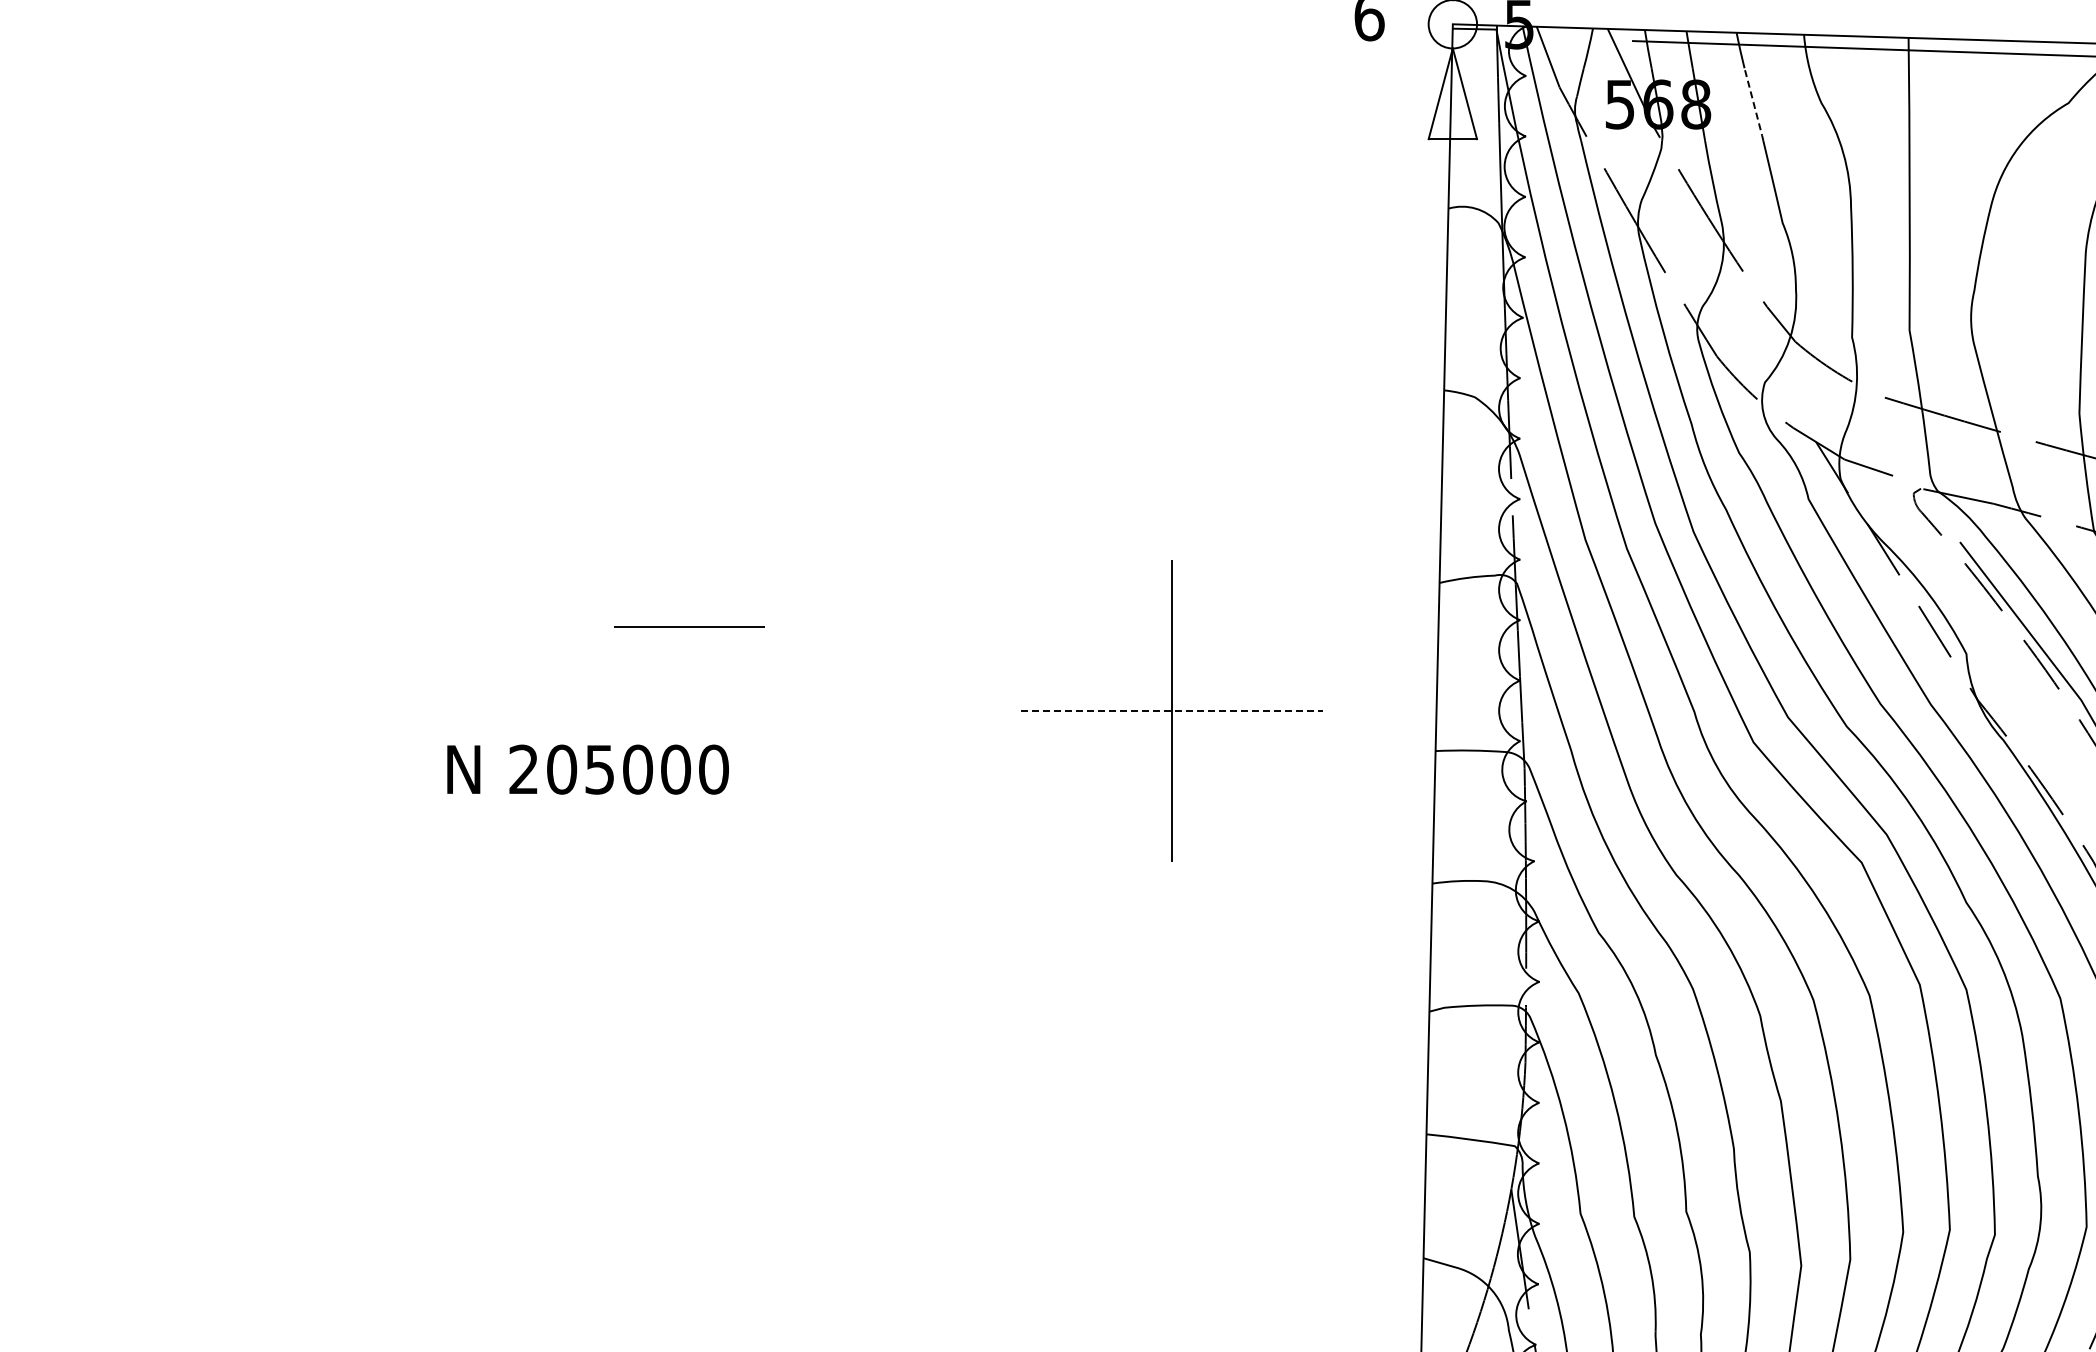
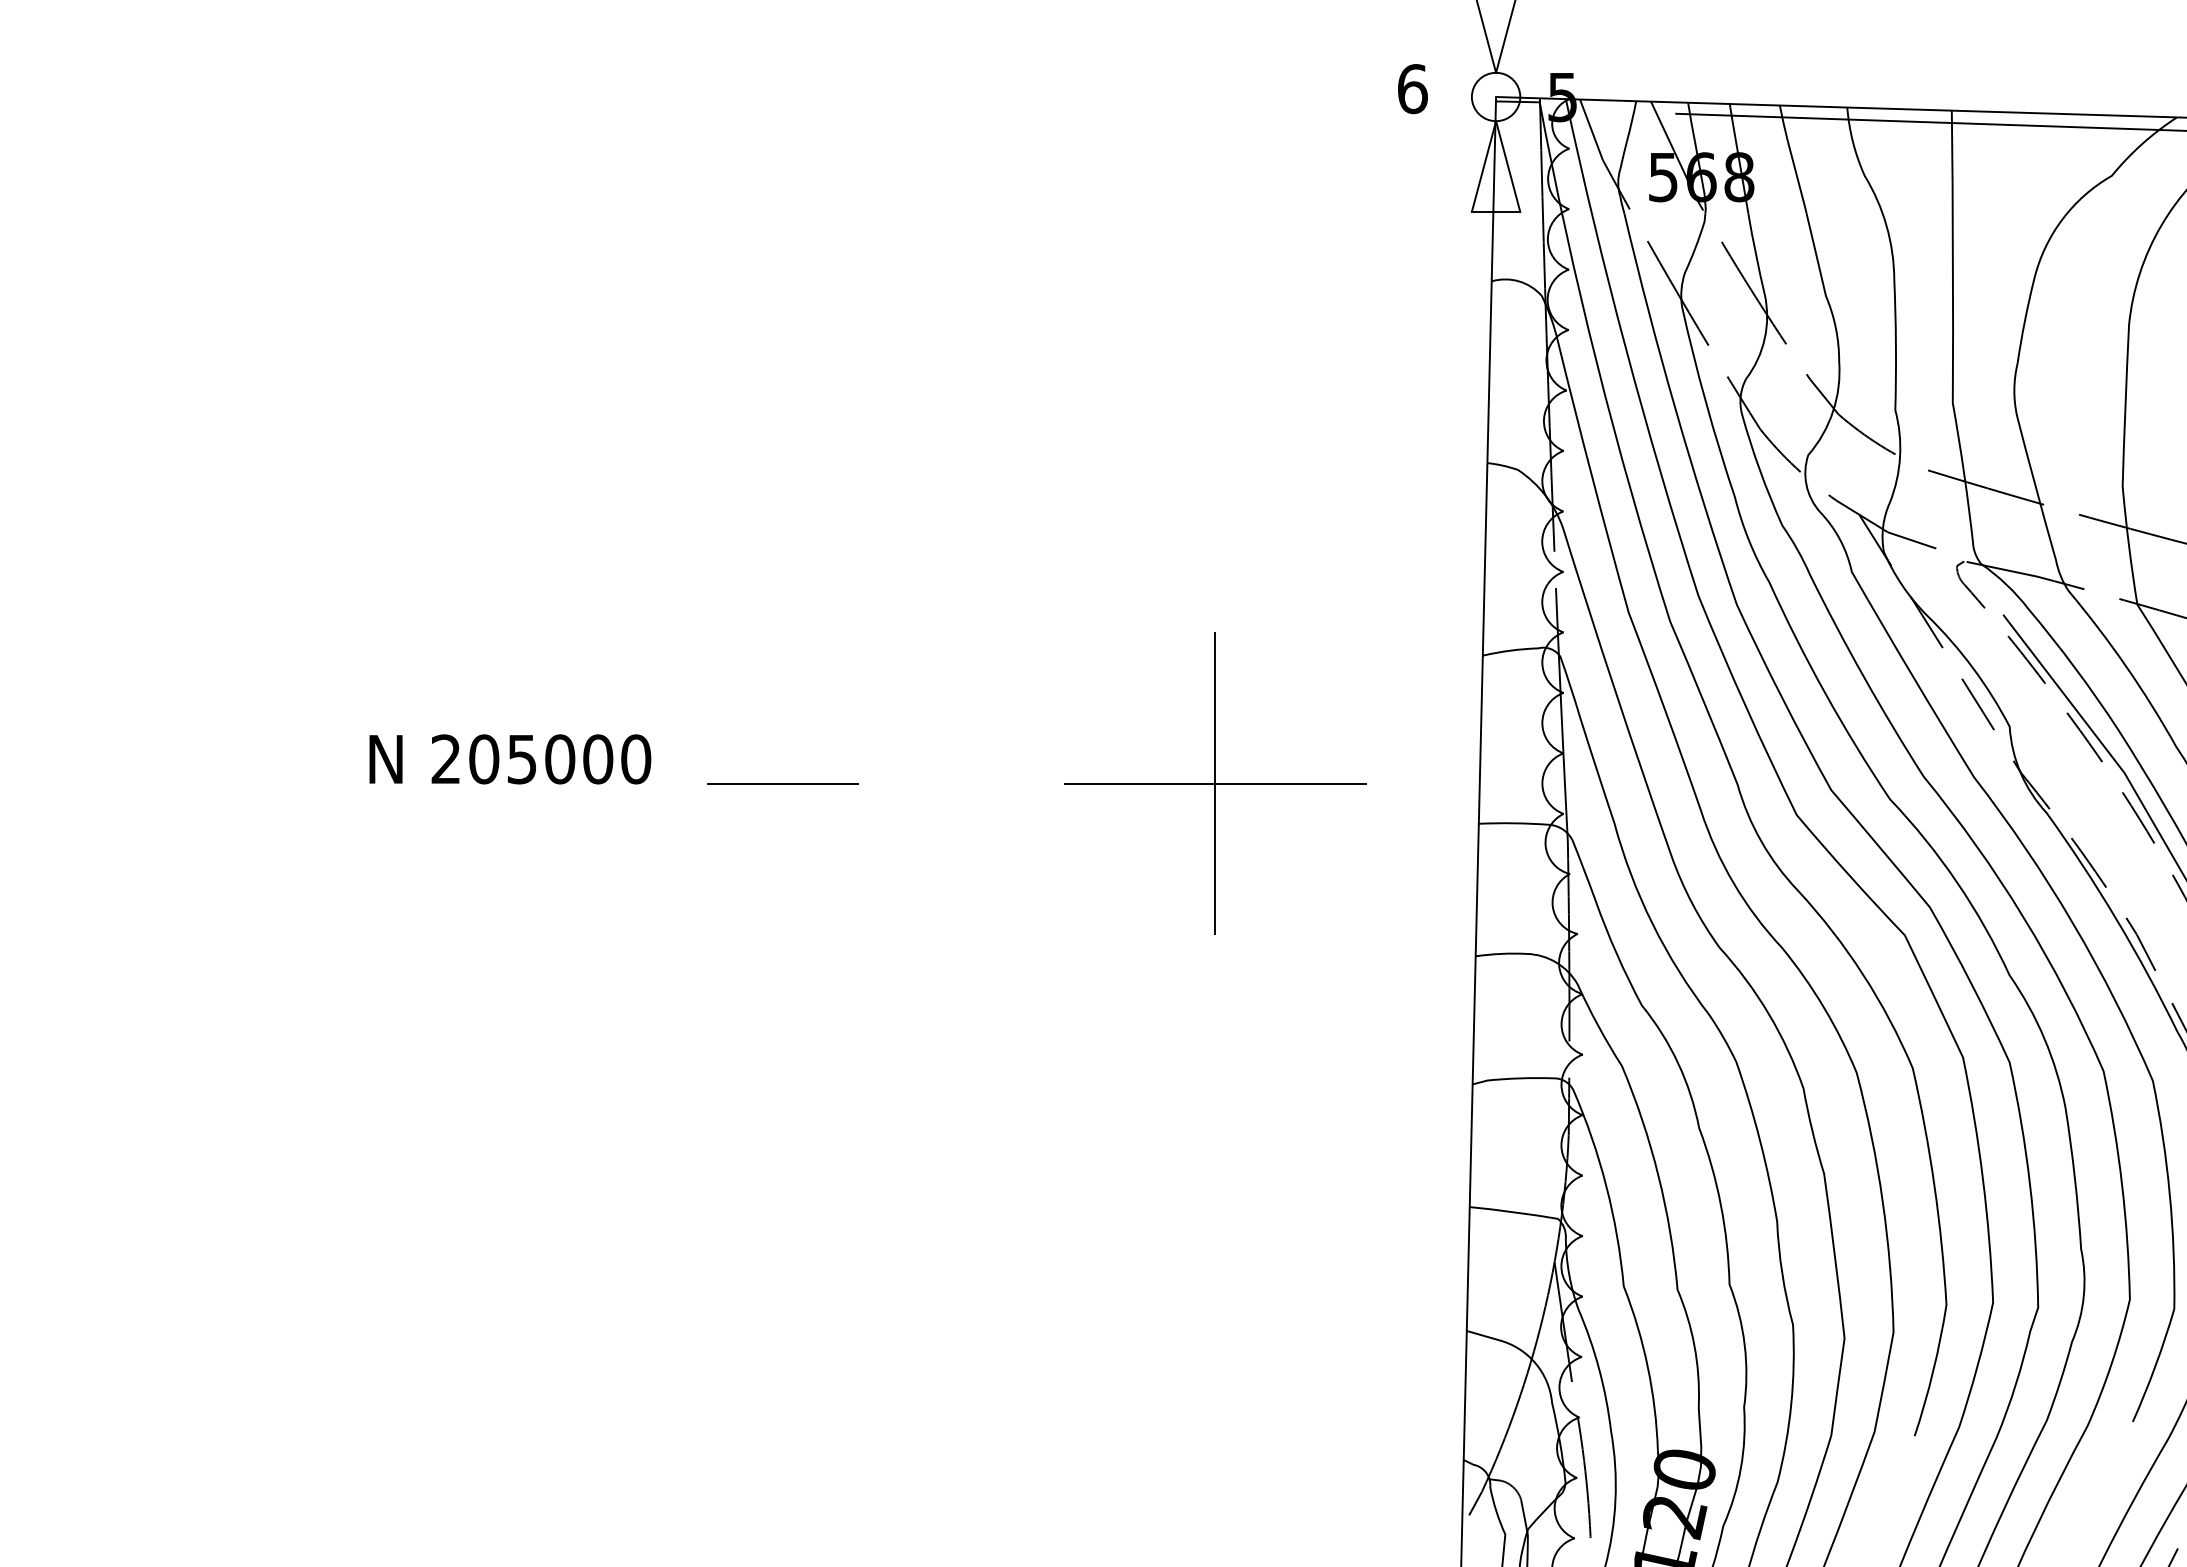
line: (1754, 104) -> (1797, 177), dashed -> solid
line: (689, 626) -> (782, 783), moved
line: (1172, 710) -> (1215, 783), dashed -> solid
text: (588, 769) -> (510, 759), moved

